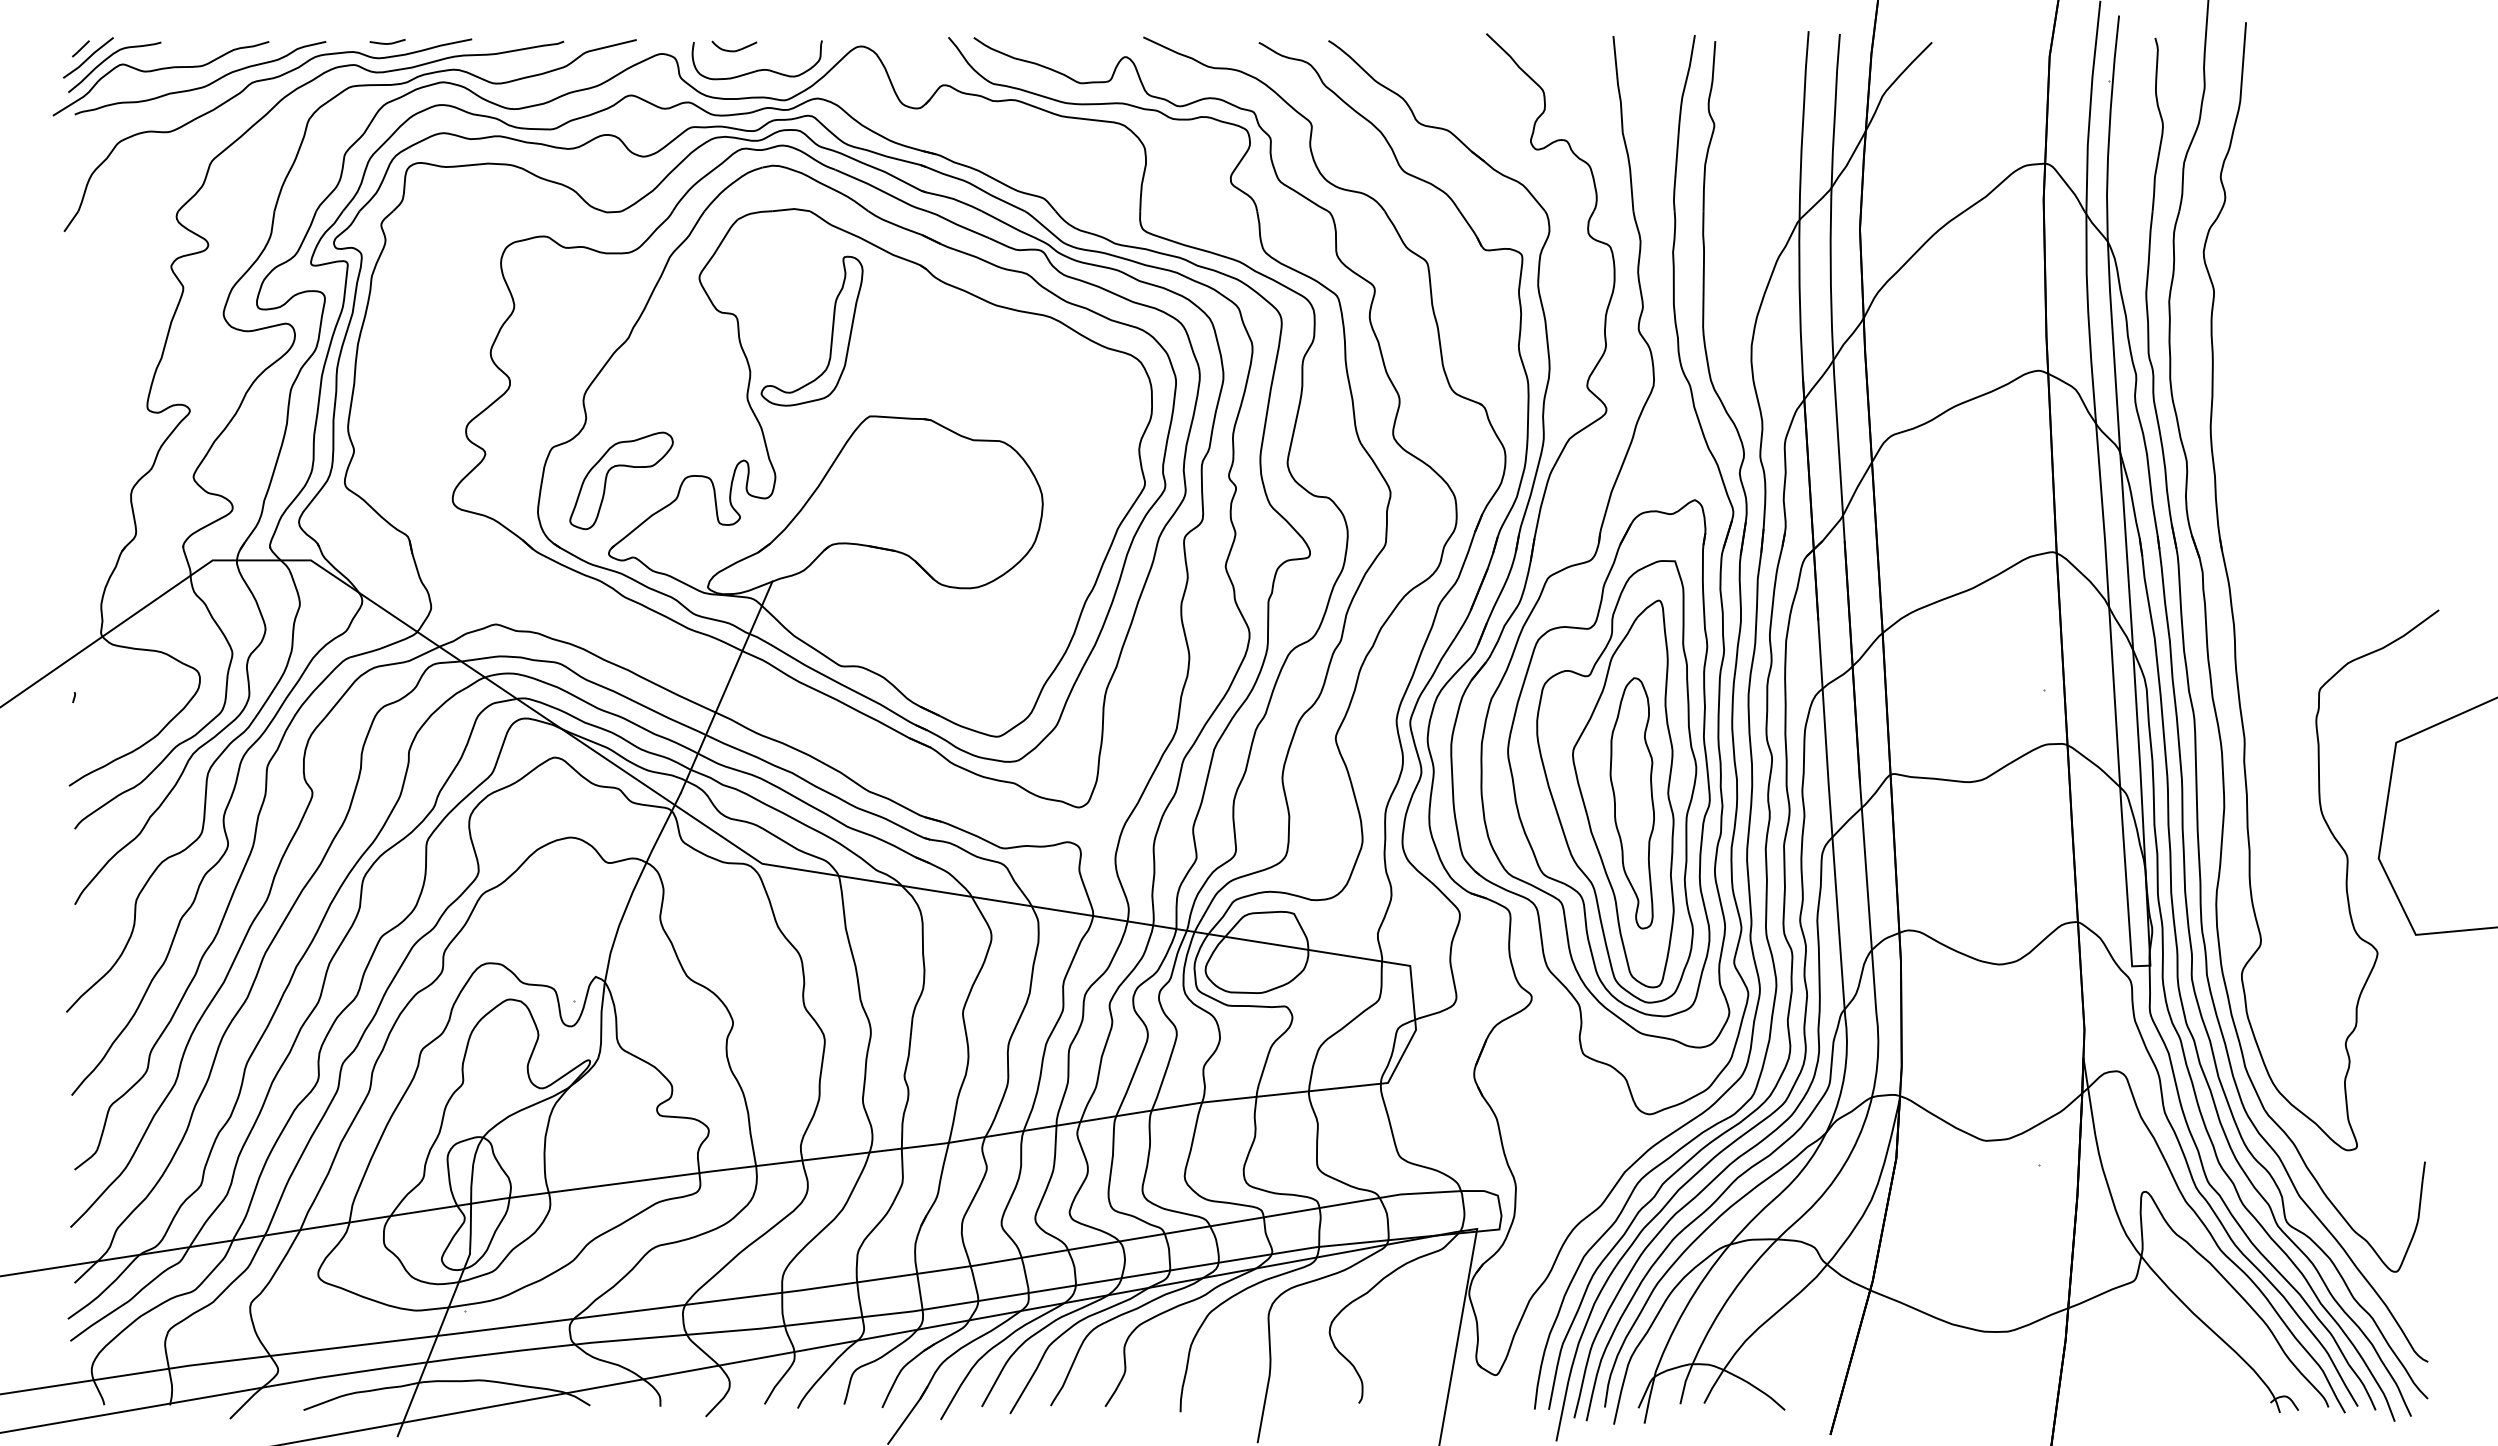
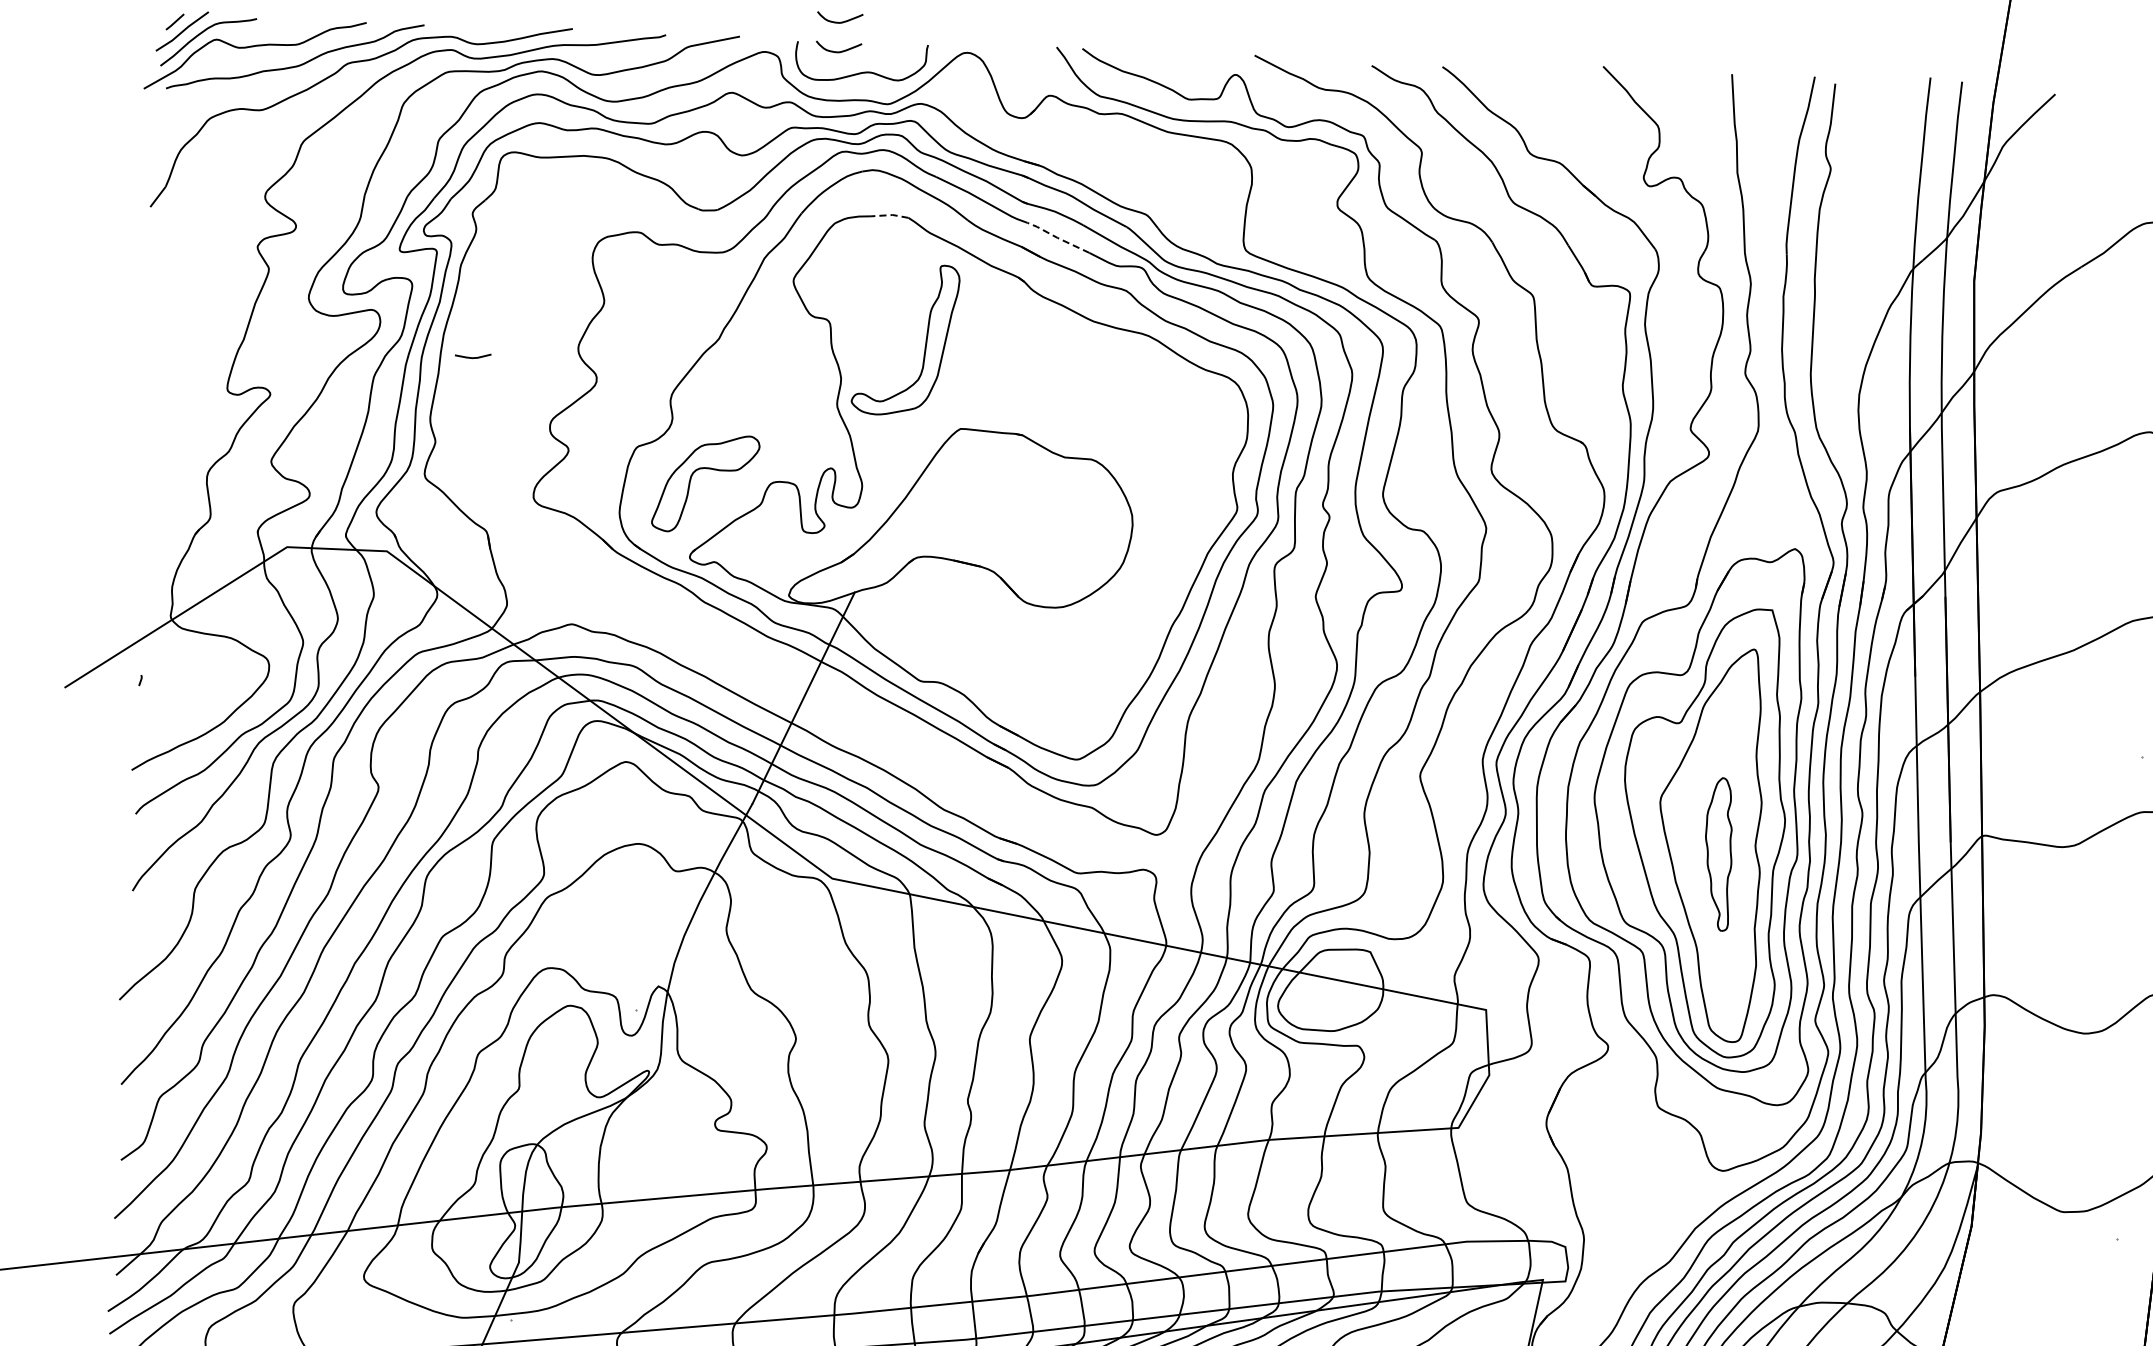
curve: (734, 21) -> (840, 22), added
line: (387, 43) -> (472, 357), moved
line: (791, 209) -> (889, 215), solid -> dashed
line: (957, 224) -> (1057, 237), solid -> dashed
part: (1631, 803) -> (1717, 854), size x0.6

